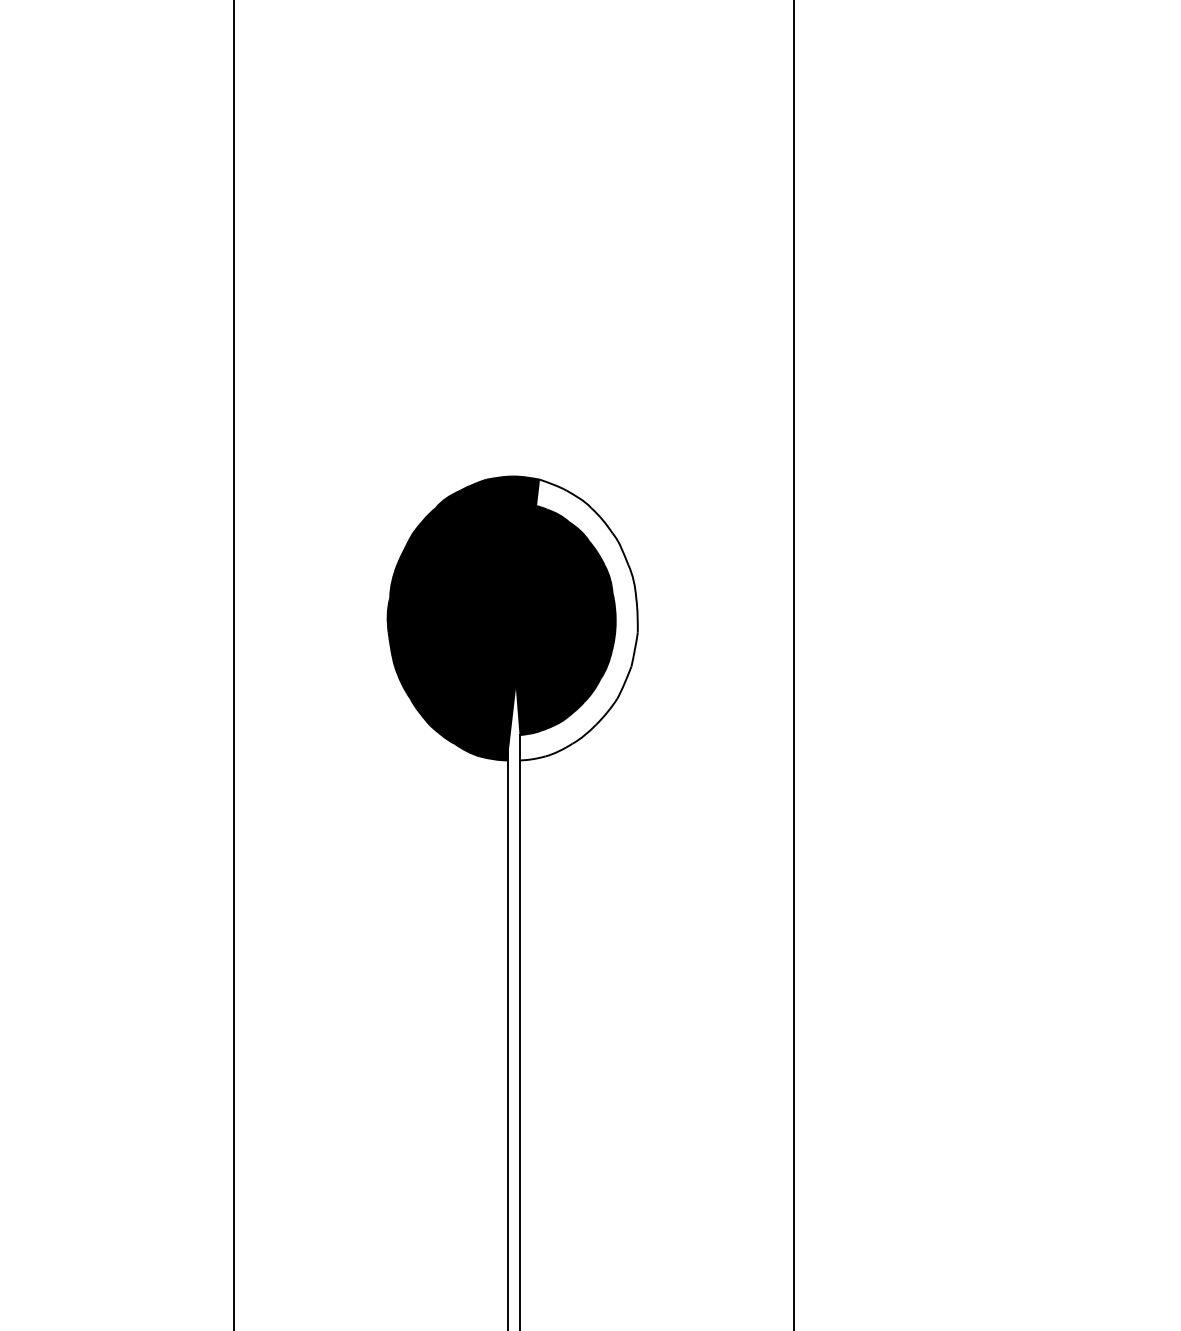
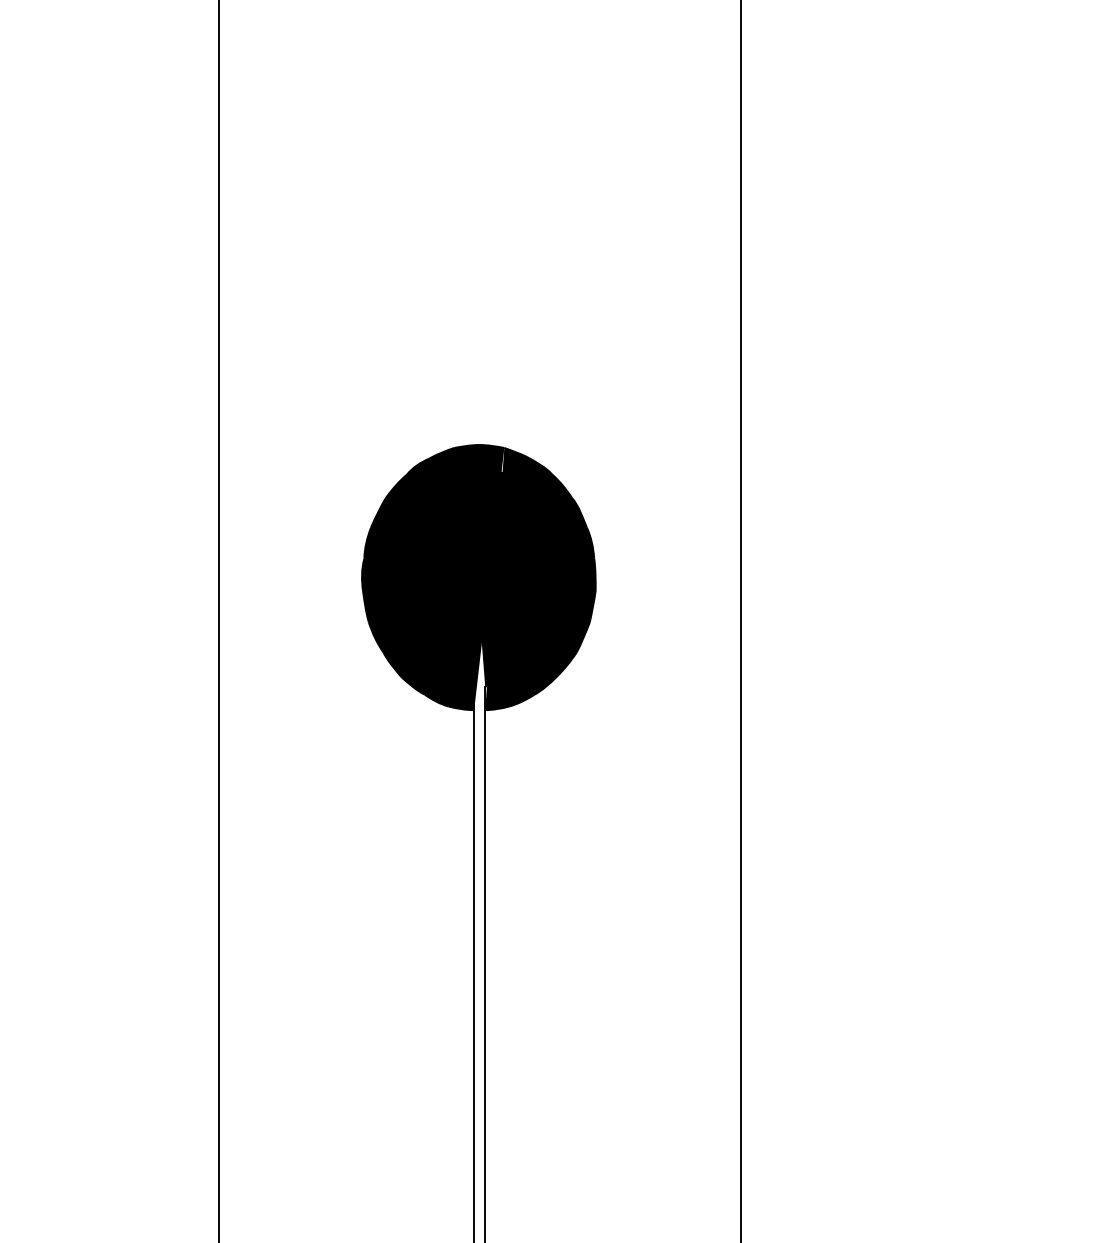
fill: (578, 619) -> (540, 578), added

